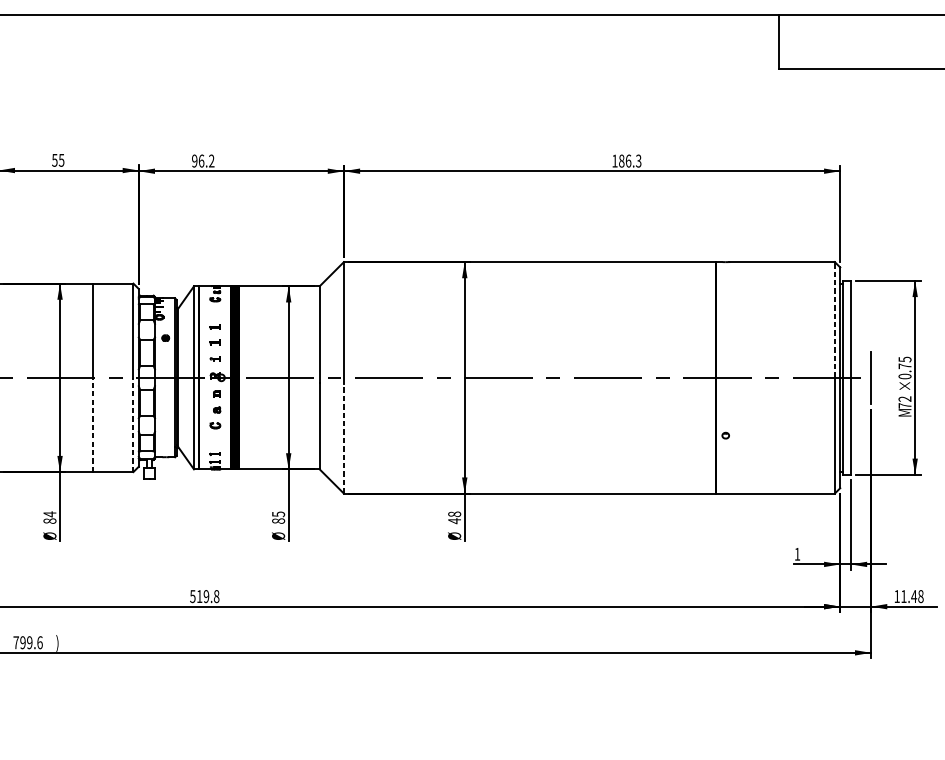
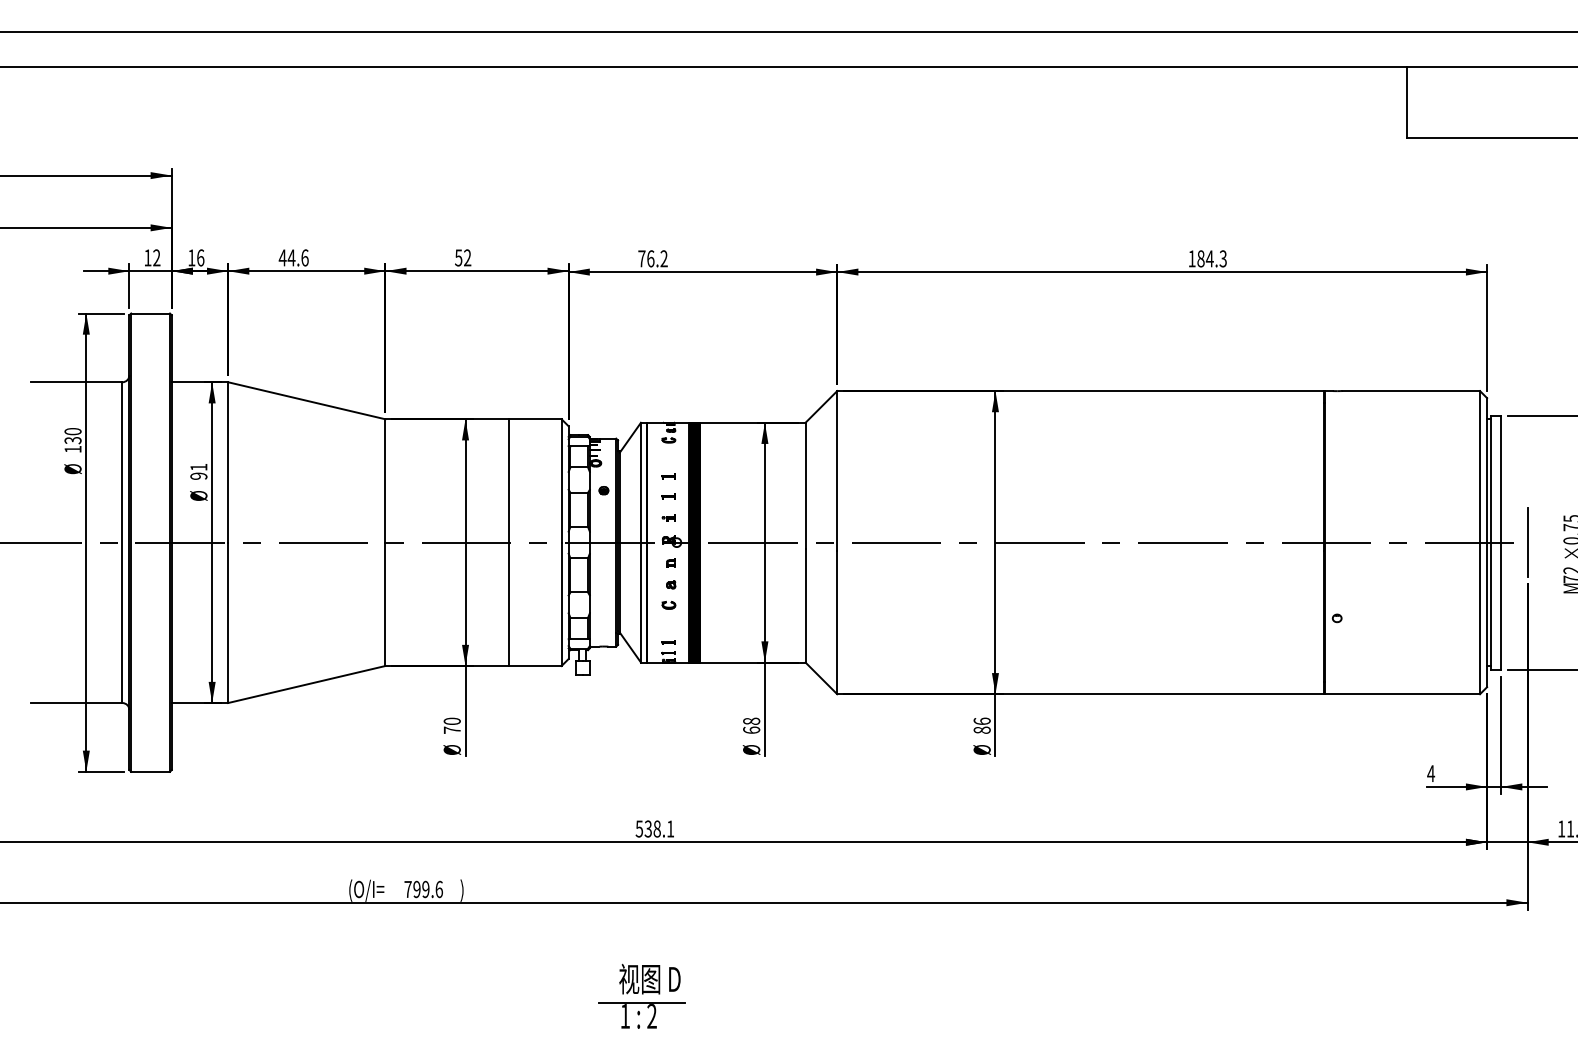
text: (61, 160) -> (467, 257), 55 -> 52
text: (194, 160) -> (641, 258), 96.2 -> 76.2
text: (628, 160) -> (1209, 258), 186.3 -> 184.3
line: (835, 319) -> (1480, 466), dashed -> solid
line: (92, 425) -> (508, 604), dashed -> solid
line: (133, 425) -> (561, 604), dashed -> solid
line: (344, 438) -> (837, 622), dashed -> solid
text: (49, 517) -> (451, 725), 84 -> 70
text: (278, 517) -> (751, 725), 85 -> 68
text: (454, 517) -> (981, 725), 48 -> 86
text: (797, 554) -> (1431, 773), 1 -> 4
text: (208, 596) -> (659, 828), 519.8 -> 538.1
part: (194, 723) -> (641, 995), added

